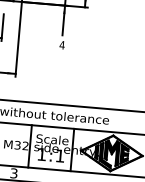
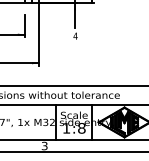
text: (59, 156) -> (81, 128), 1:1 -> 1:8

